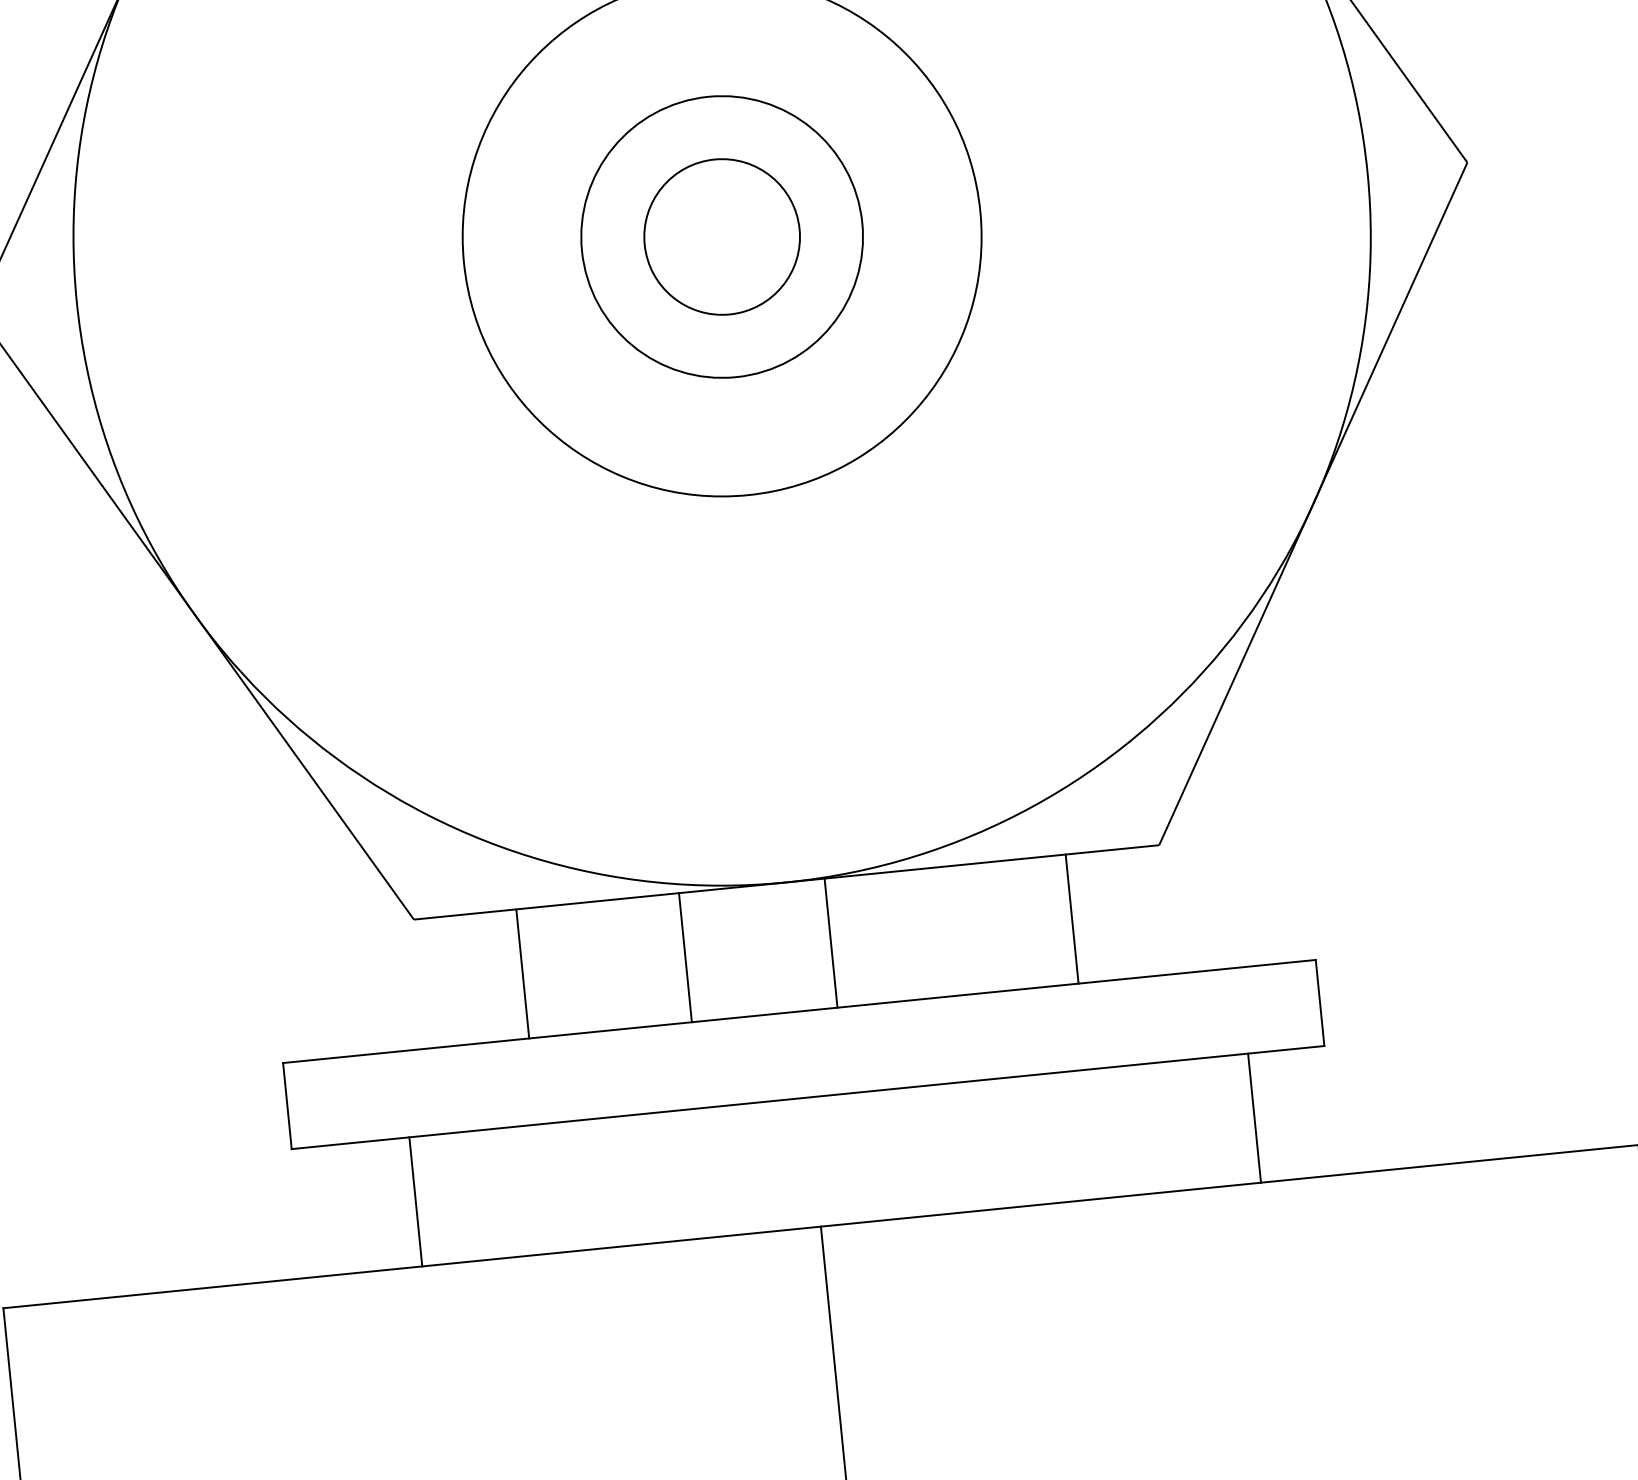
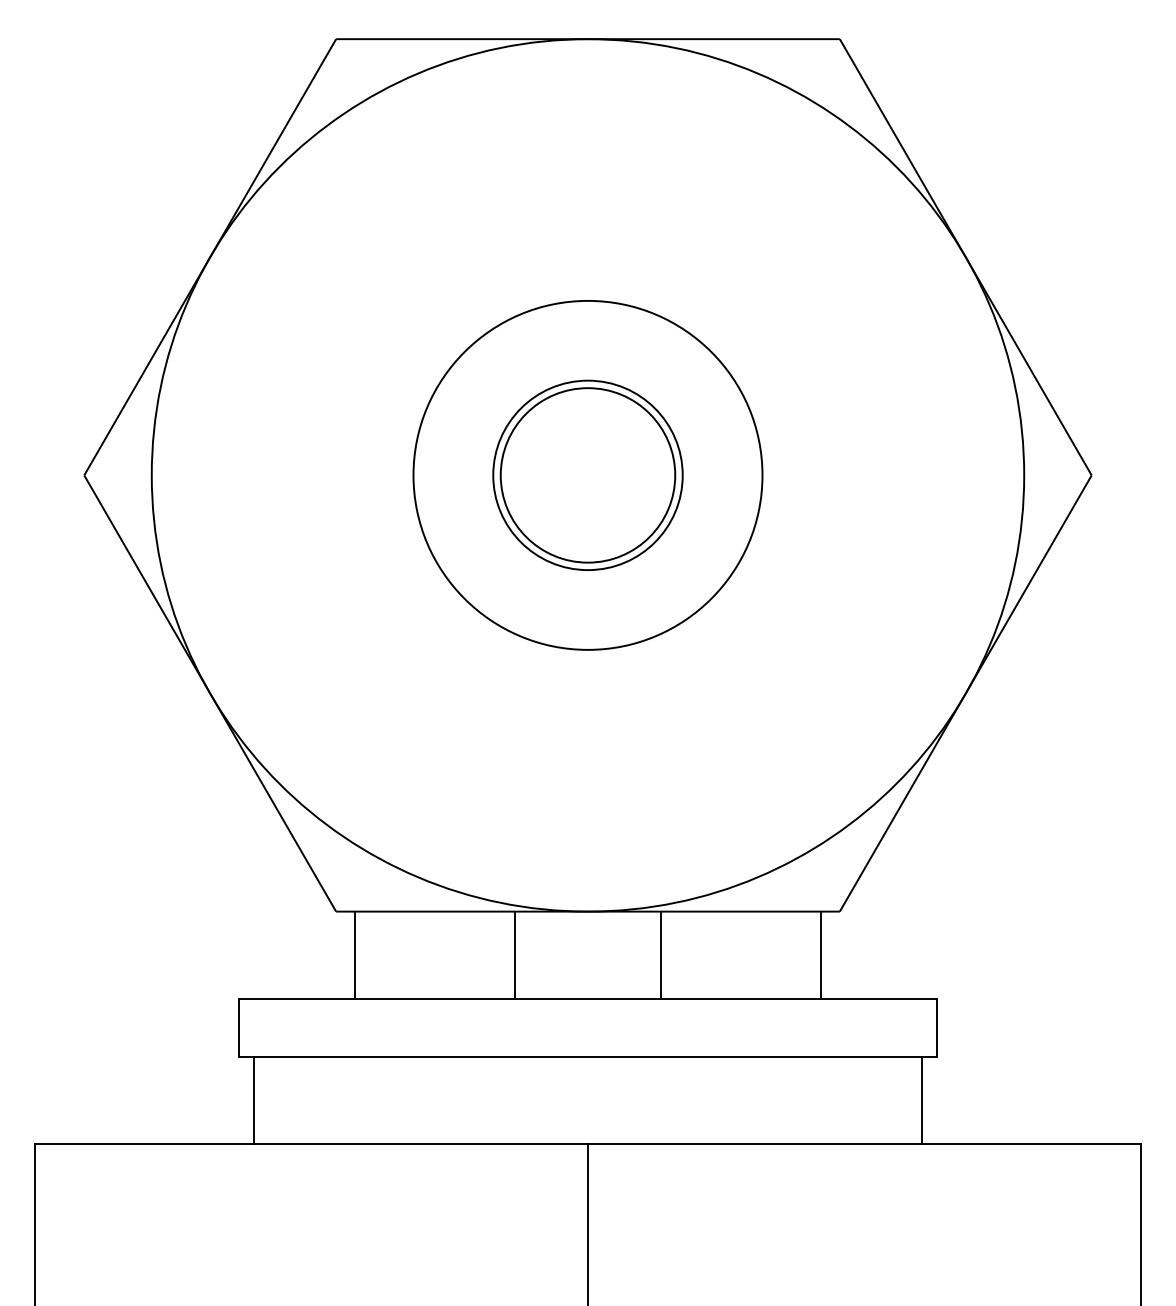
circle: (721, 237) -> (587, 475), size x1.67
line: (1071, 918) -> (820, 954), moved
line: (830, 942) -> (660, 954), moved
line: (522, 972) -> (355, 954), moved
line: (1254, 1117) -> (922, 1100), moved
line: (415, 1201) -> (253, 1100), moved

